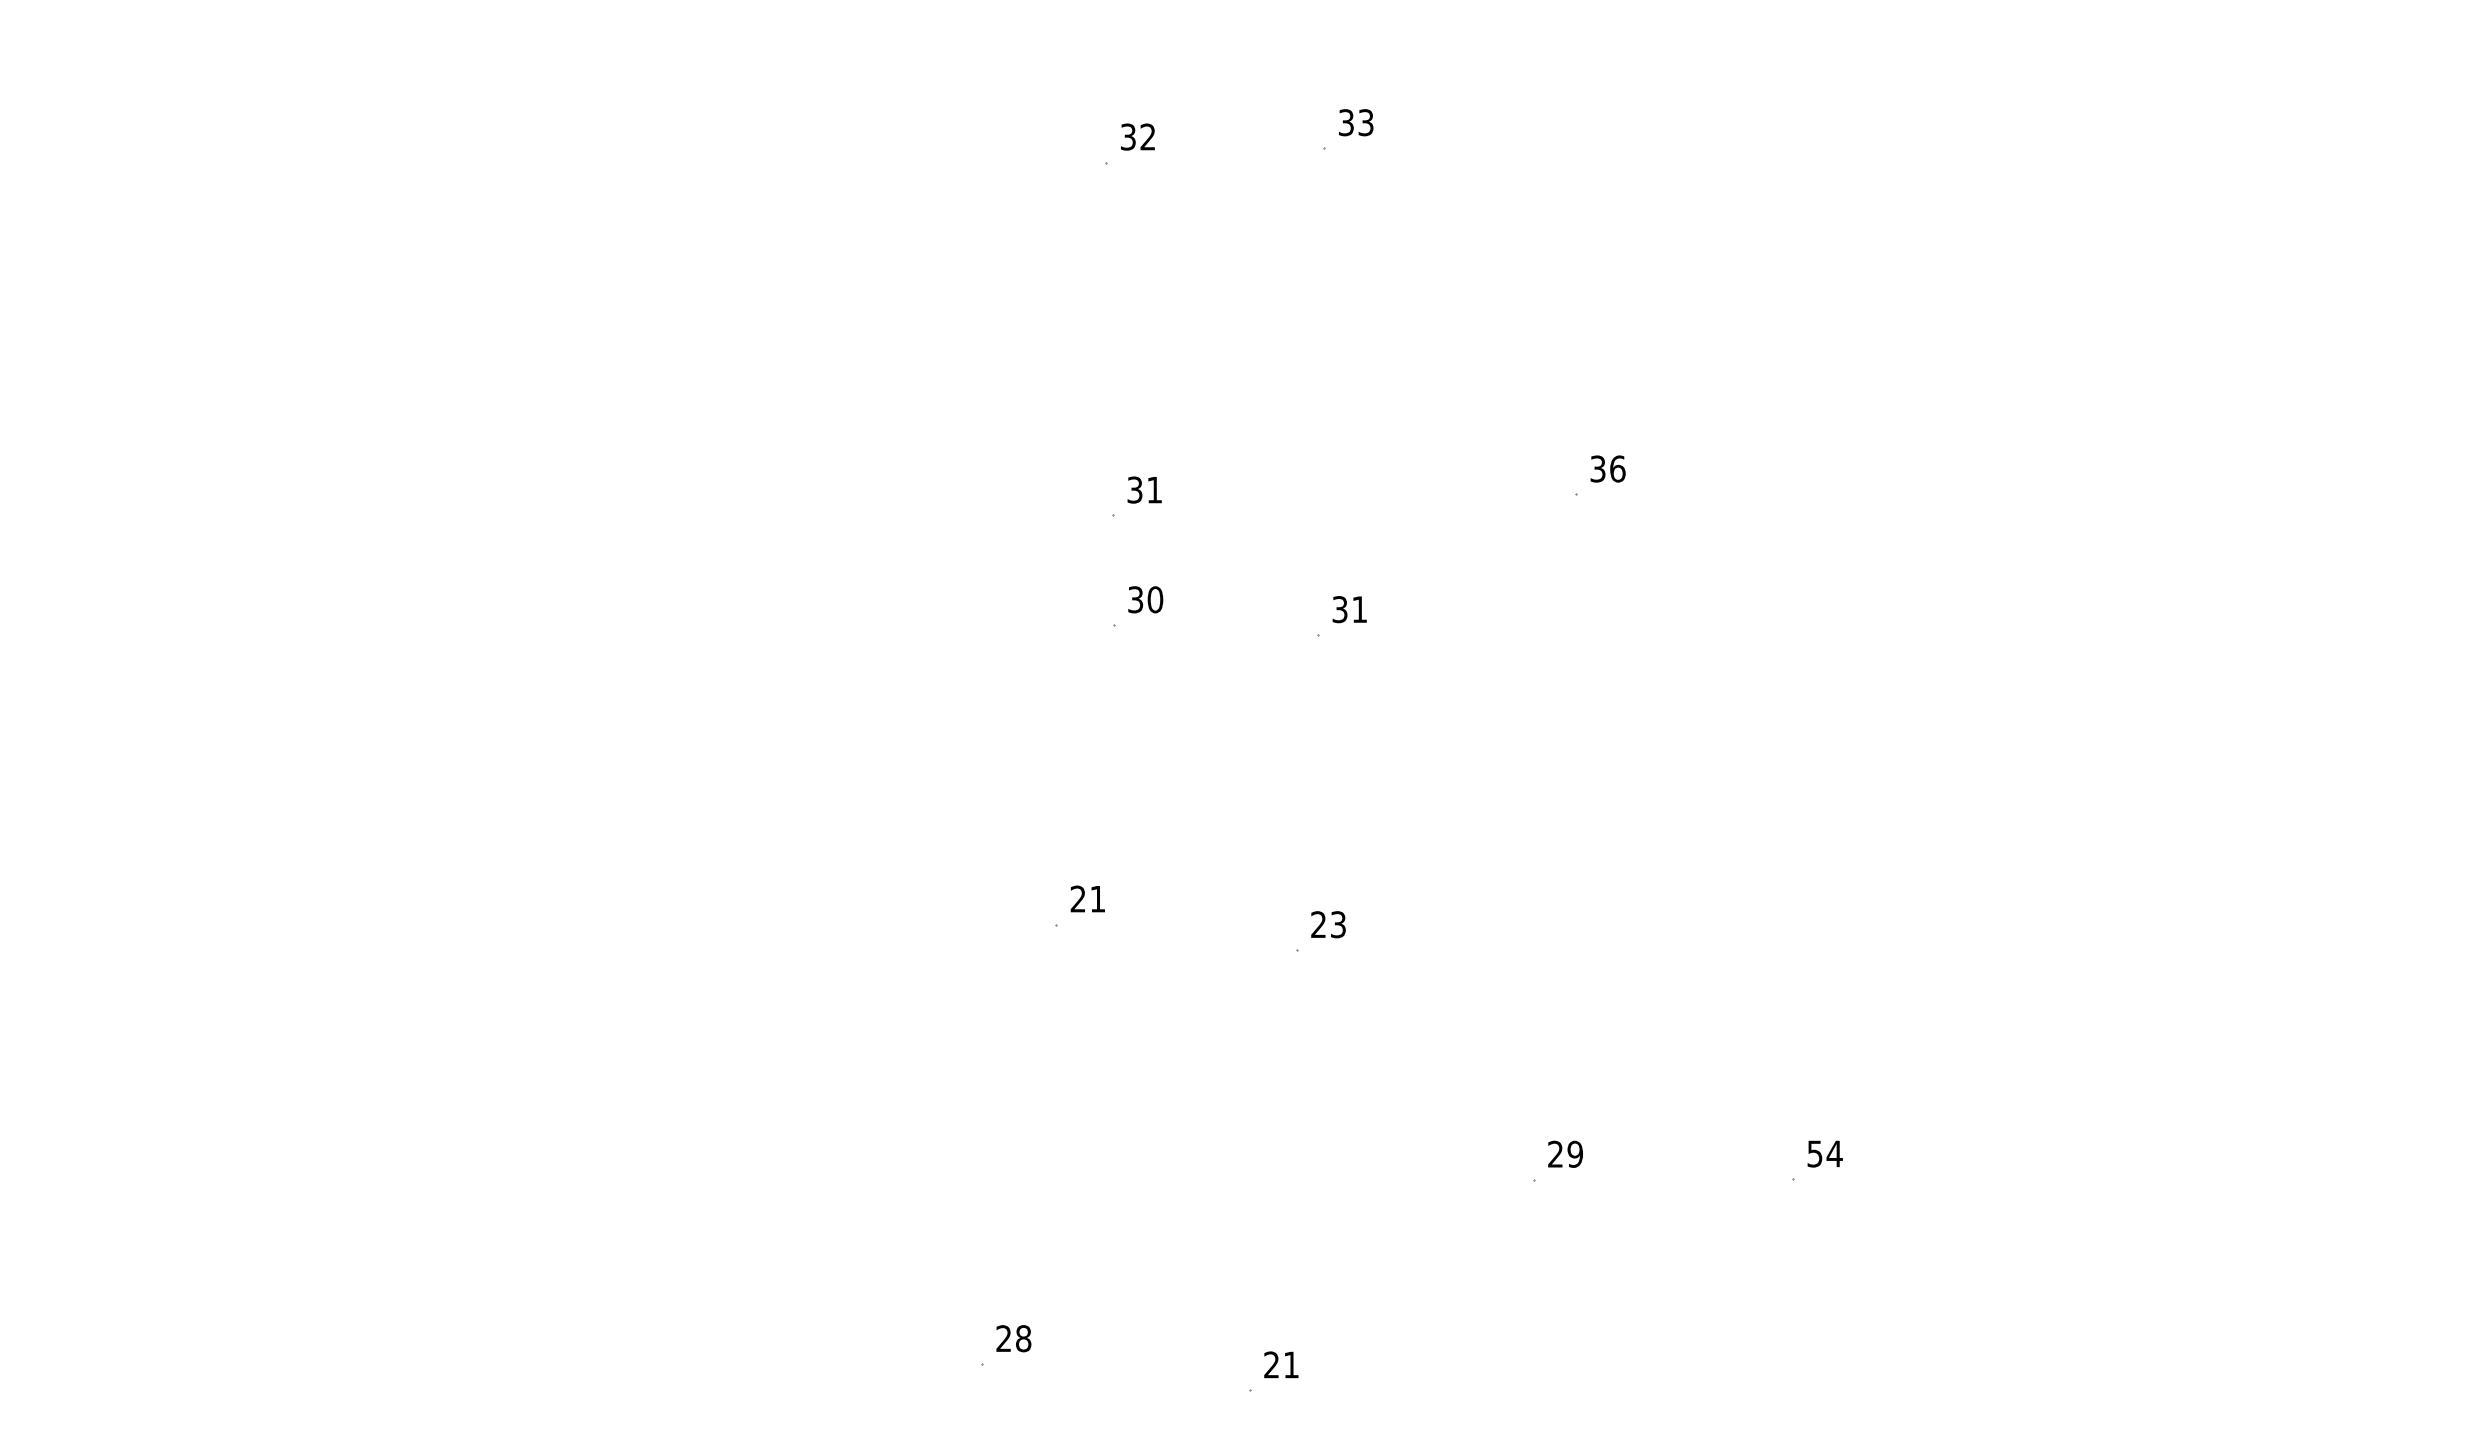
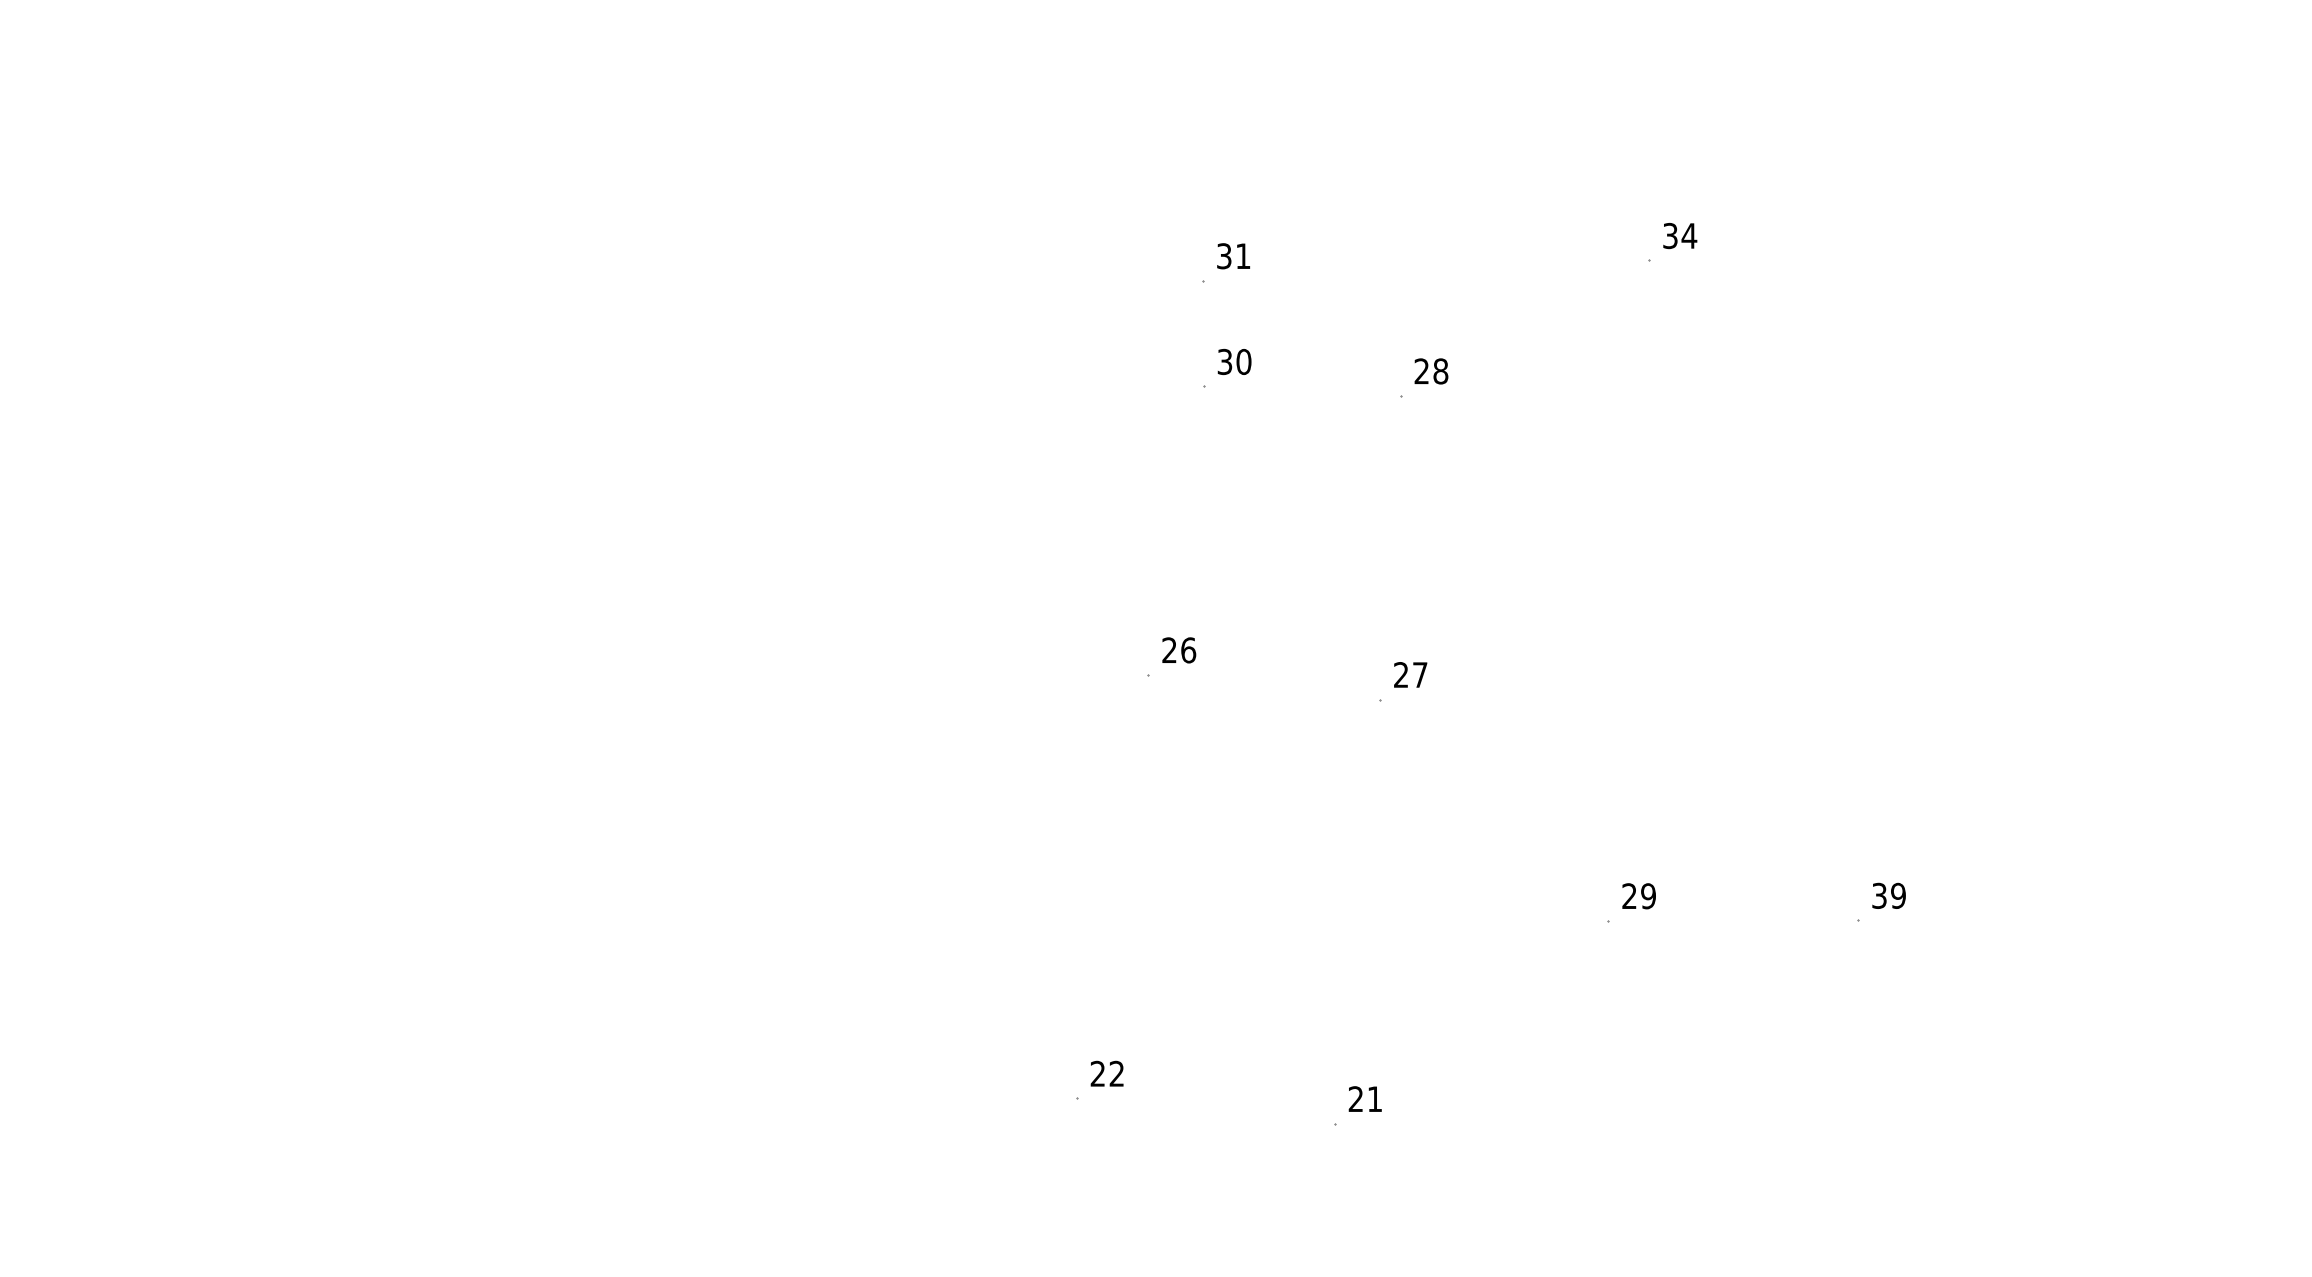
text: (1617, 468) -> (1689, 235), 36 -> 34
text: (1349, 609) -> (1430, 371), 31 -> 28
text: (1097, 898) -> (1188, 649), 21 -> 26
text: (1338, 924) -> (1420, 674), 23 -> 27
text: (1825, 1153) -> (1889, 895), 54 -> 39
text: (1023, 1338) -> (1116, 1073), 28 -> 22

